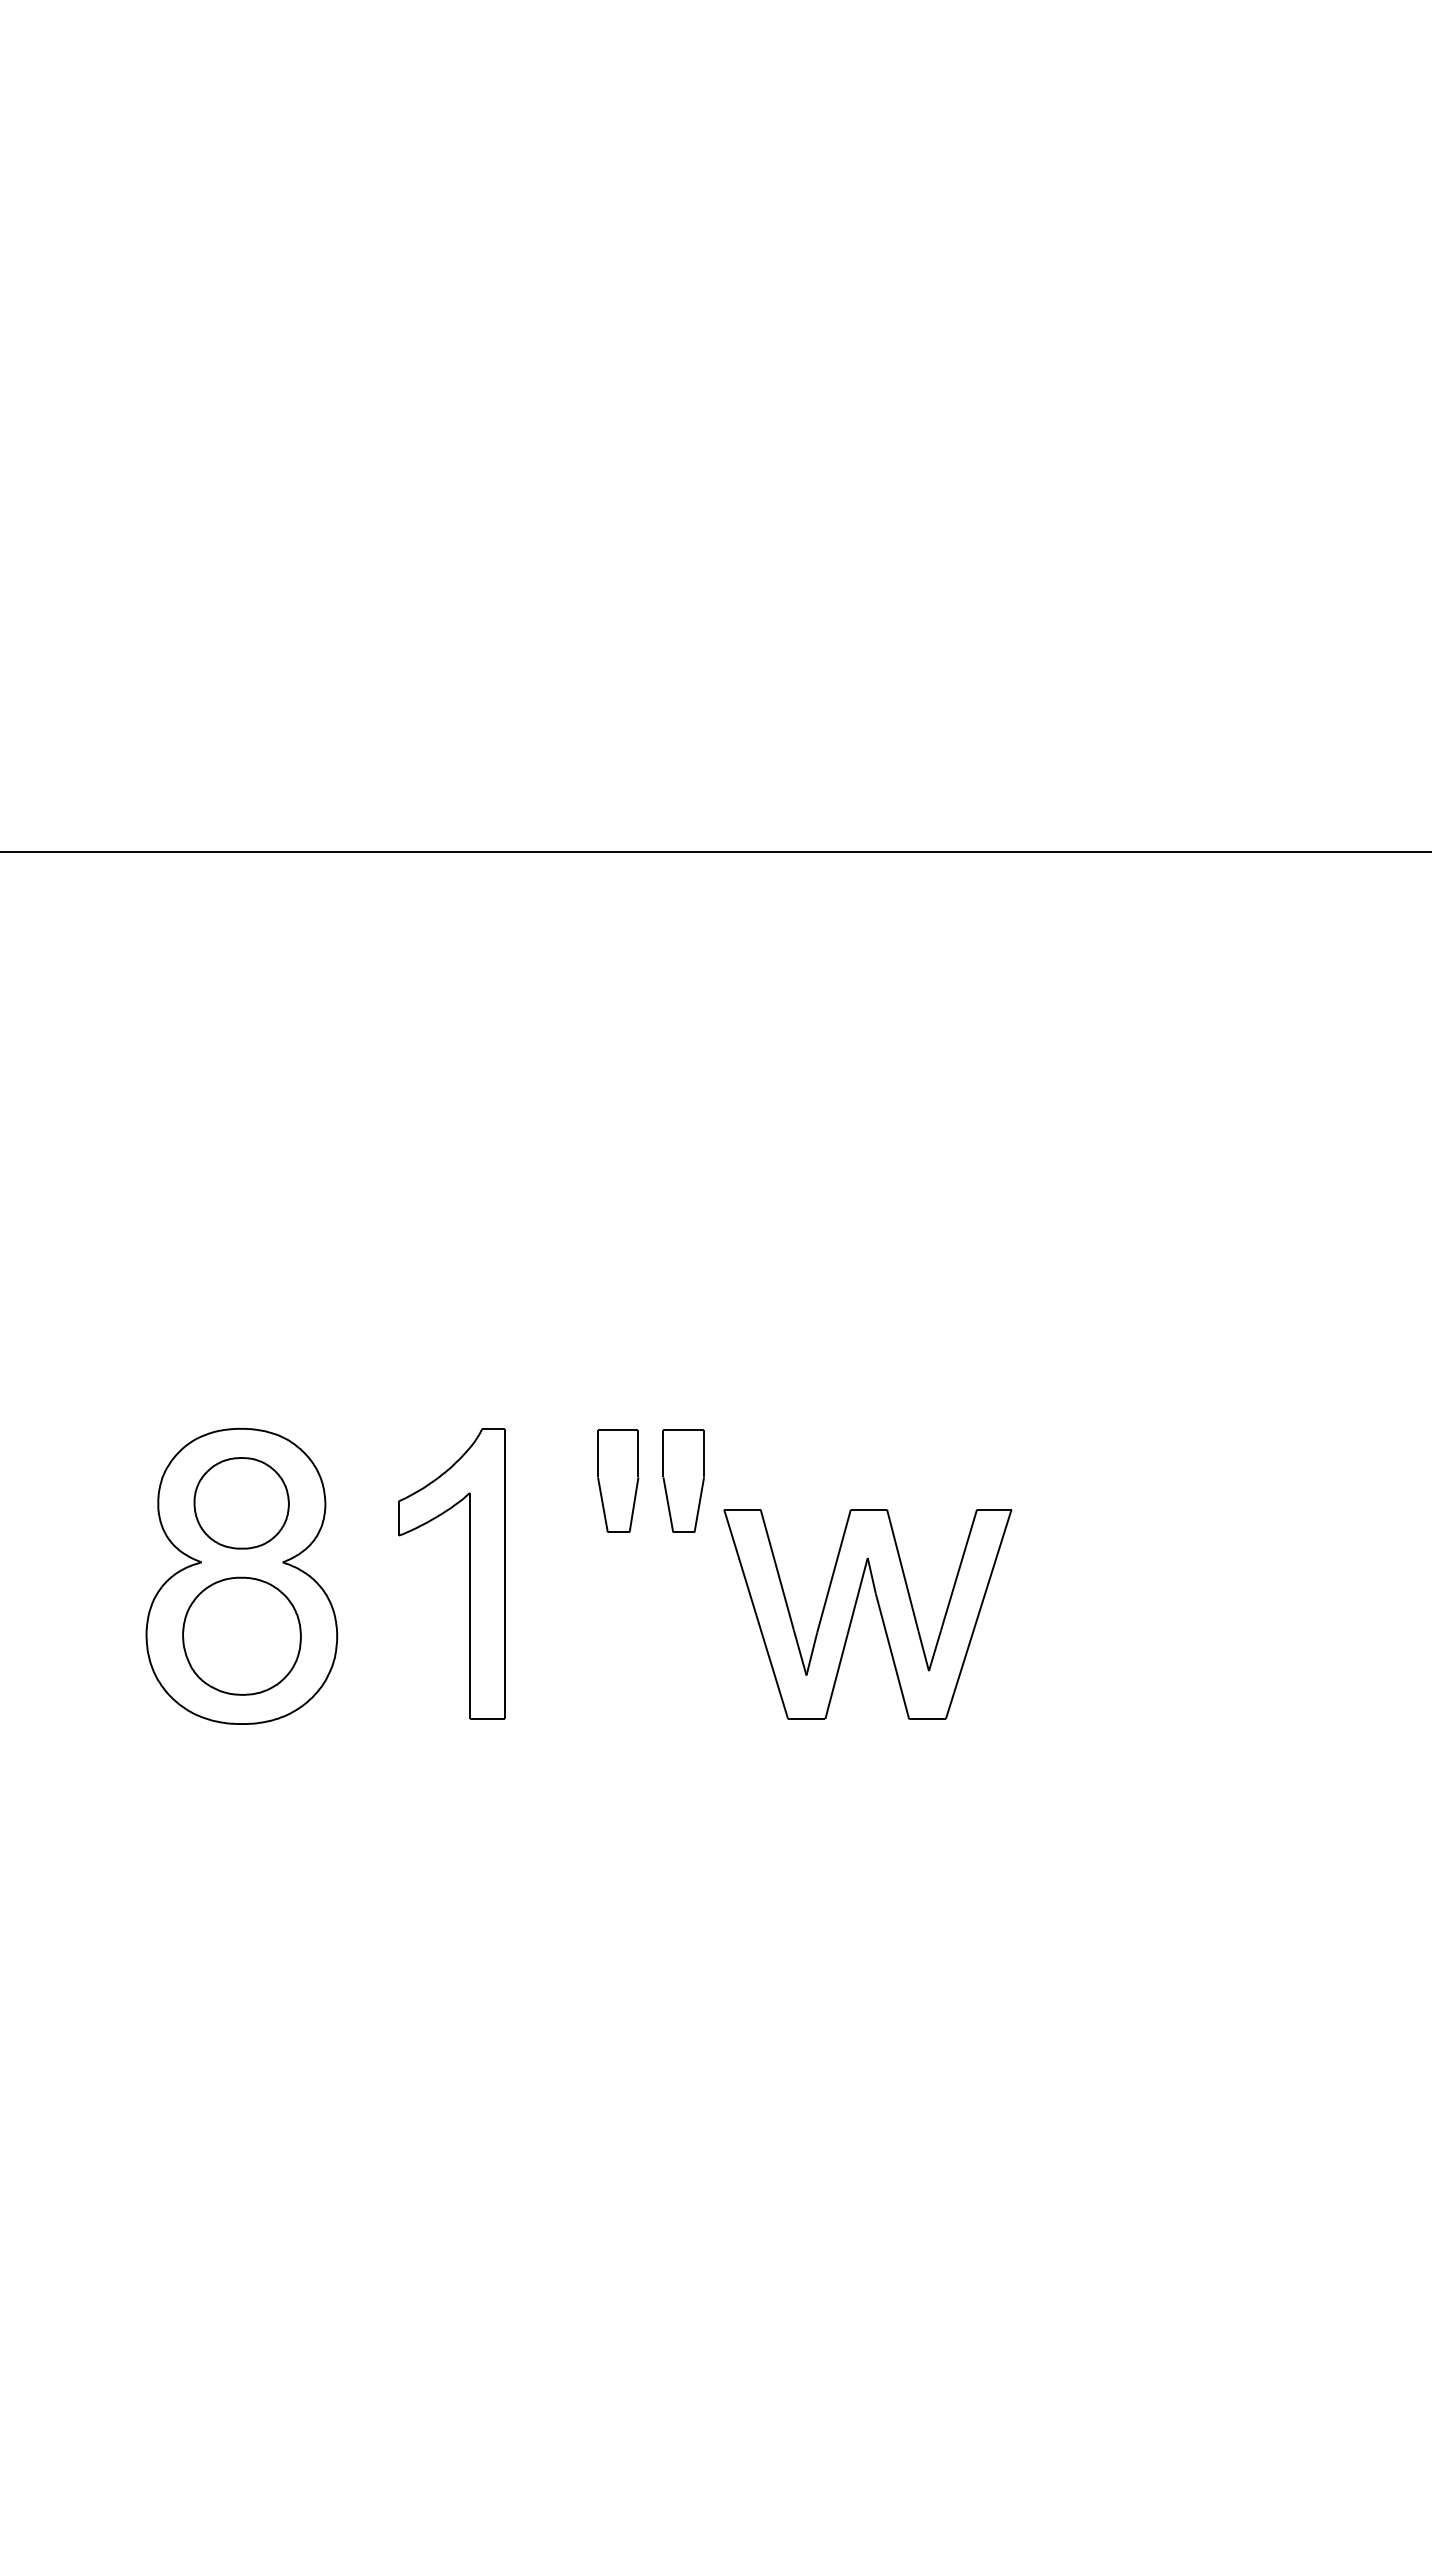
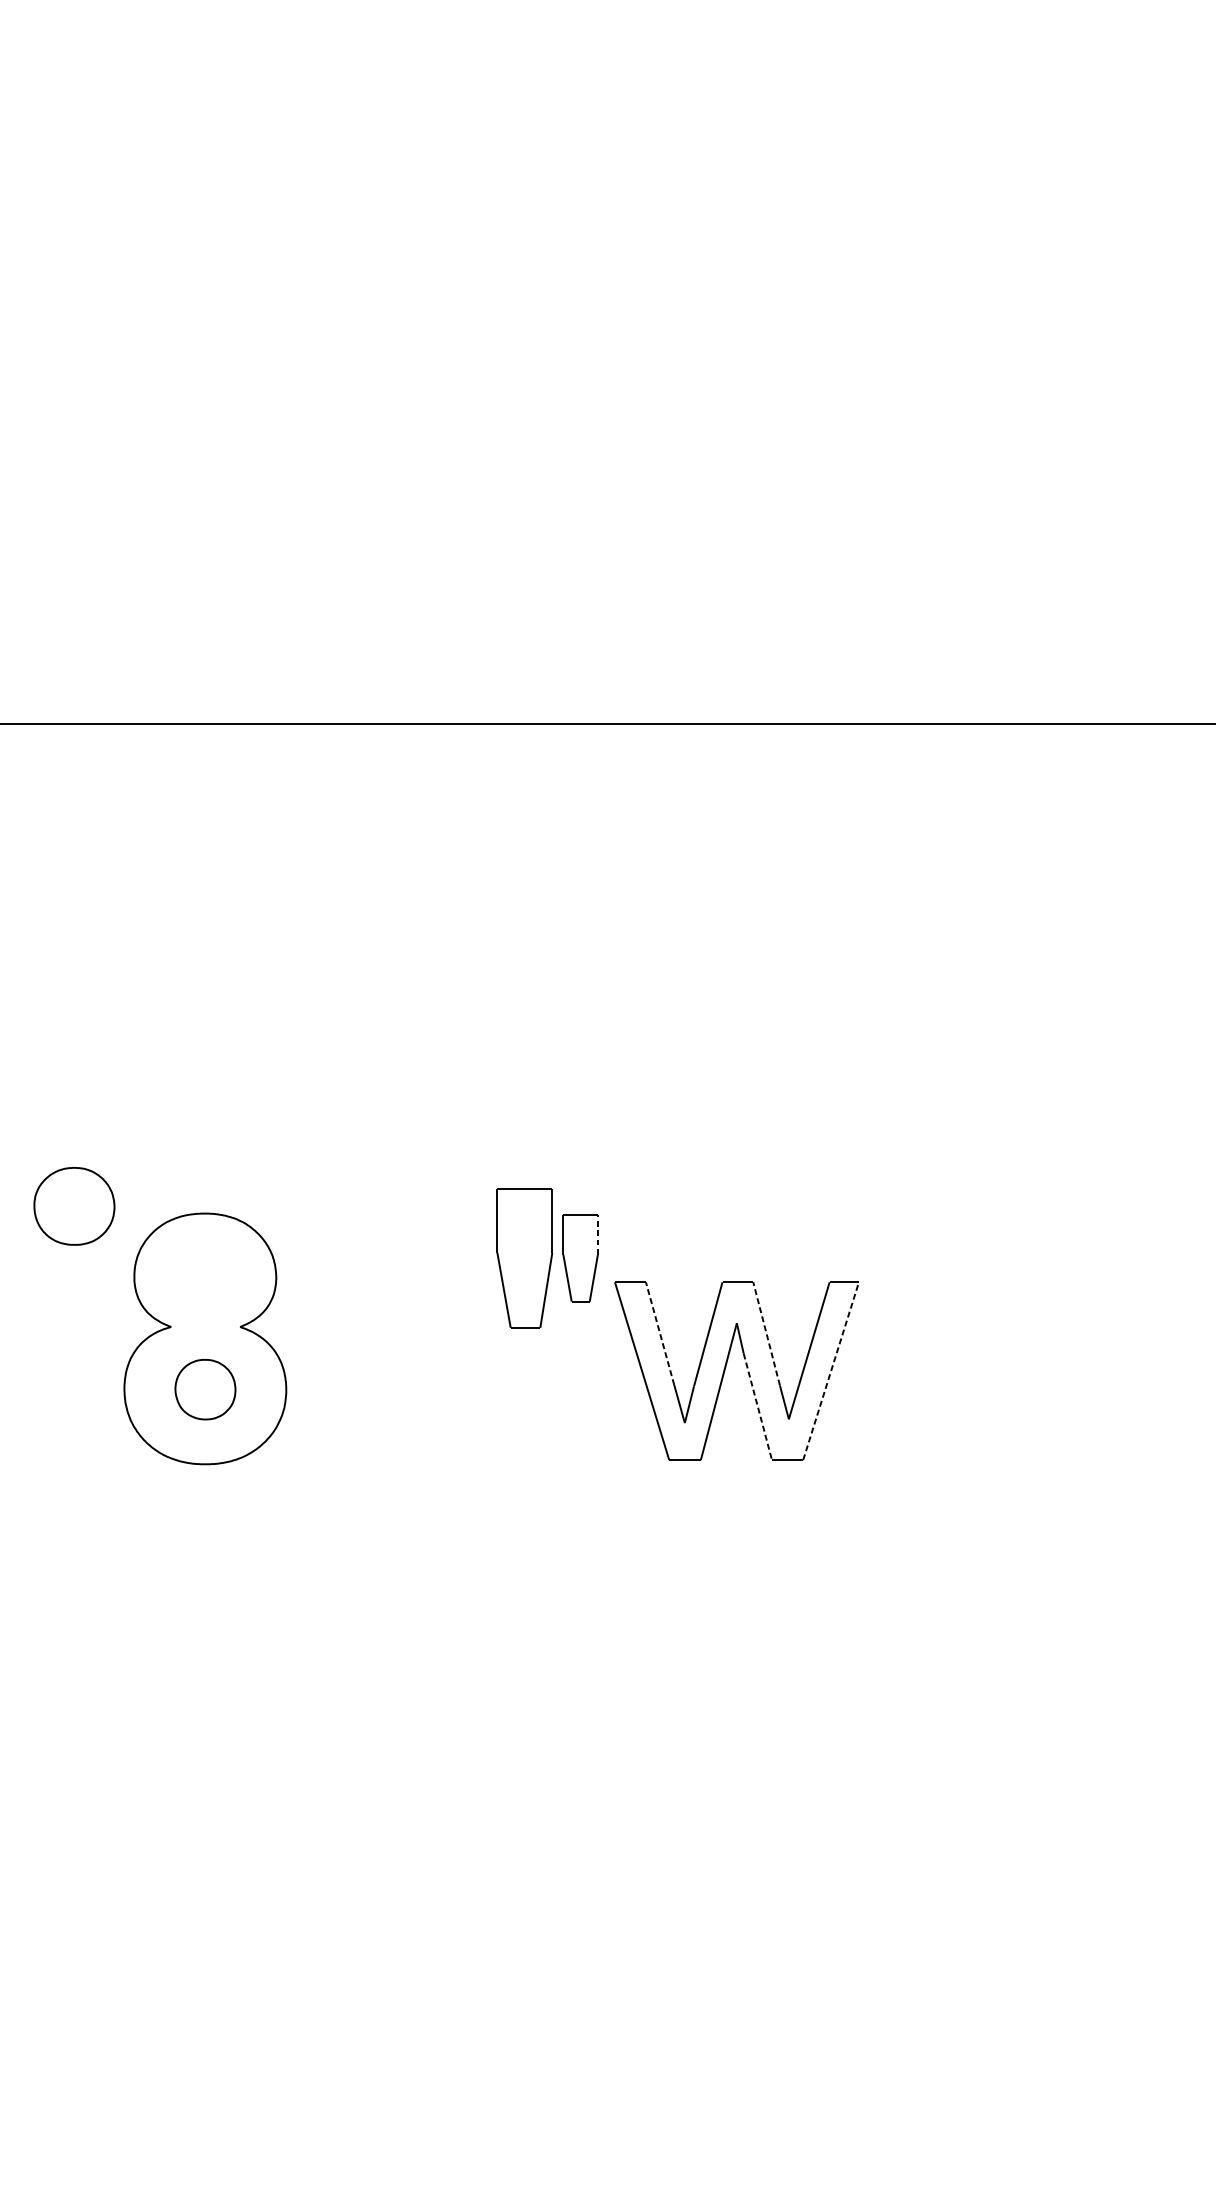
line: (704, 1453) -> (598, 1234), solid -> dashed
part: (618, 1480) -> (525, 1257), size x1.6
part: (241, 1503) -> (74, 1206), moved
line: (777, 1570) -> (660, 1333), solid -> dashed
line: (902, 1570) -> (766, 1333), solid -> dashed
part: (469, 1573) -> (398, 1336), removed
line: (978, 1614) -> (830, 1371), solid -> dashed
part: (241, 1635) -> (205, 1389), size x0.6
line: (892, 1656) -> (757, 1406), solid -> dashed

